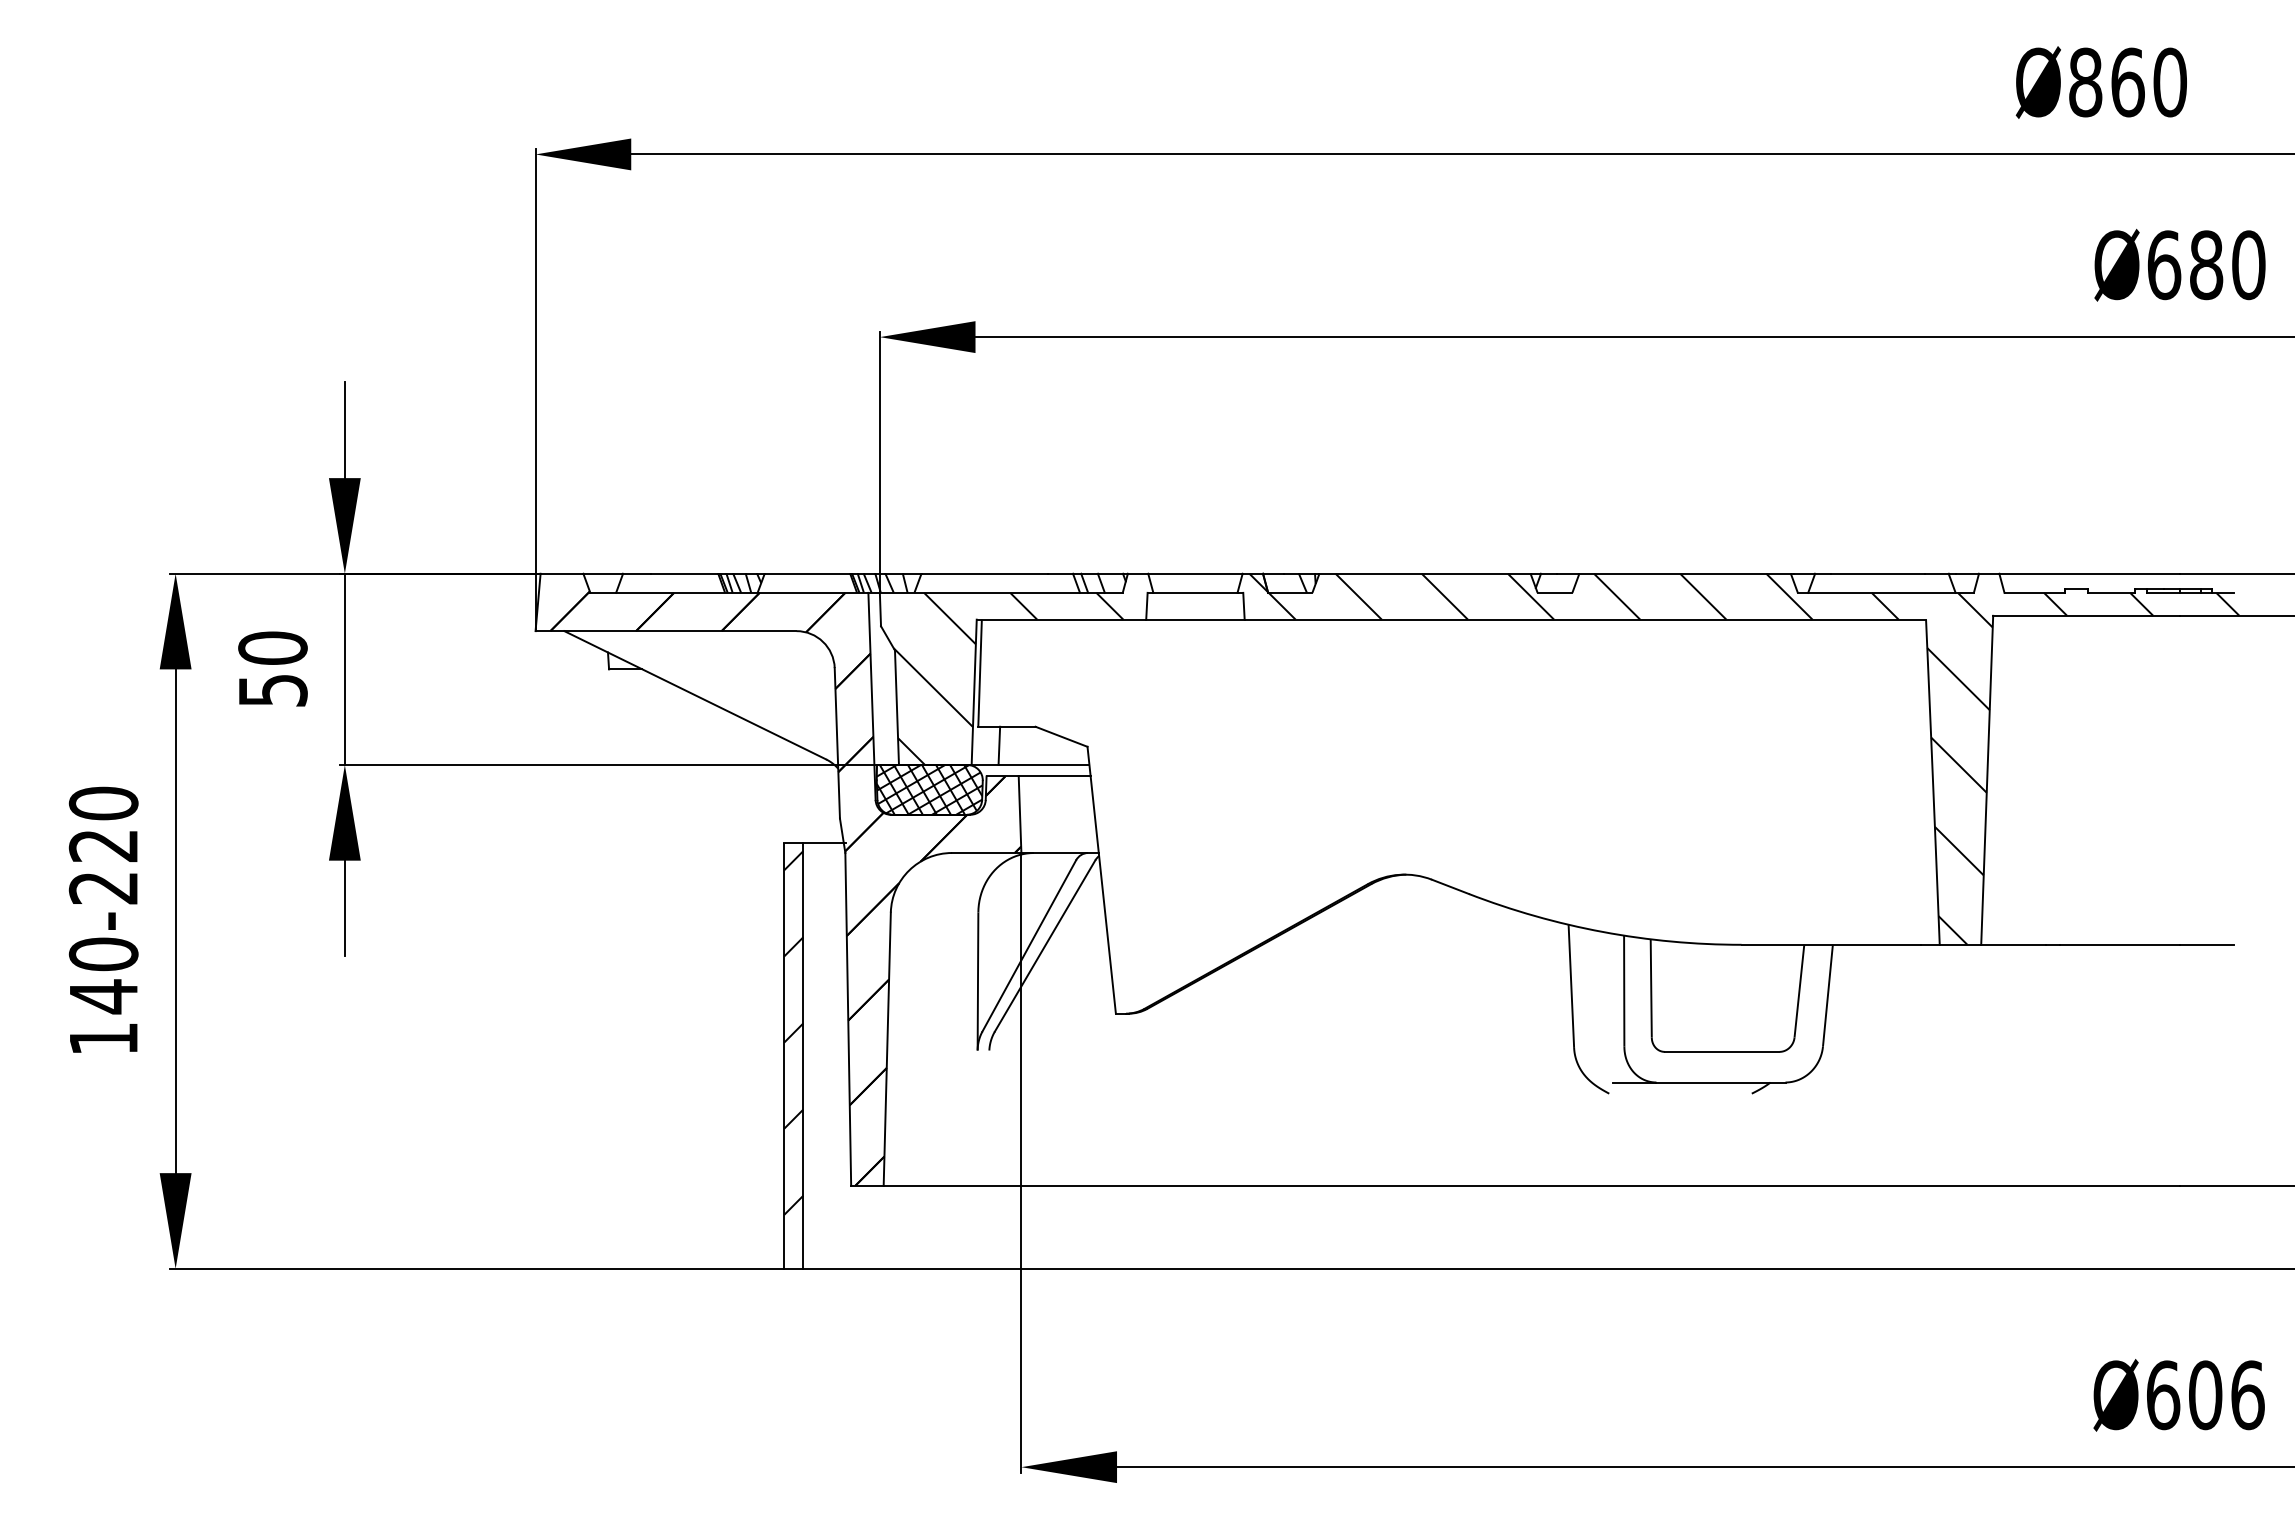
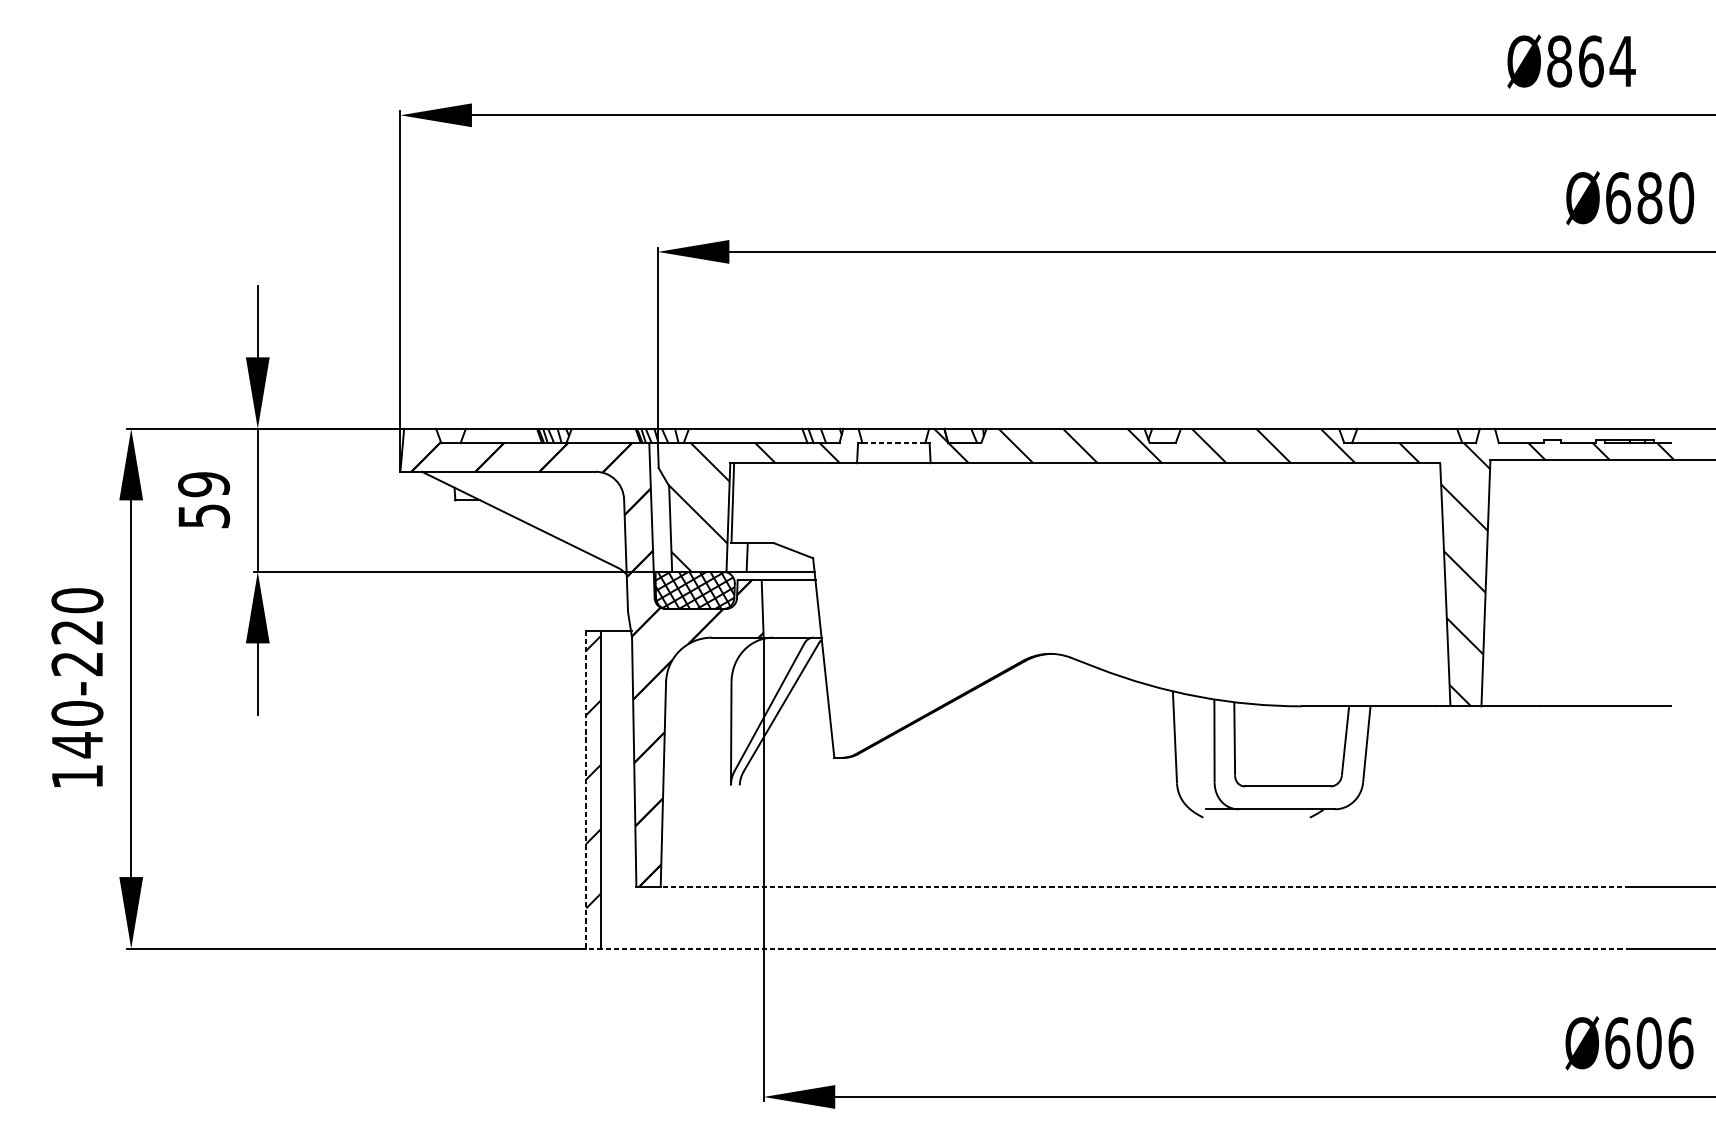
text: (2169, 82) -> (1622, 61), Ø860 -> Ø864
line: (1194, 592) -> (893, 442), solid -> dashed
text: (272, 648) -> (203, 484), 50 -> 59
line: (1531, 1185) -> (1145, 886), solid -> dashed
line: (1269, 1268) -> (949, 948), solid -> dashed

